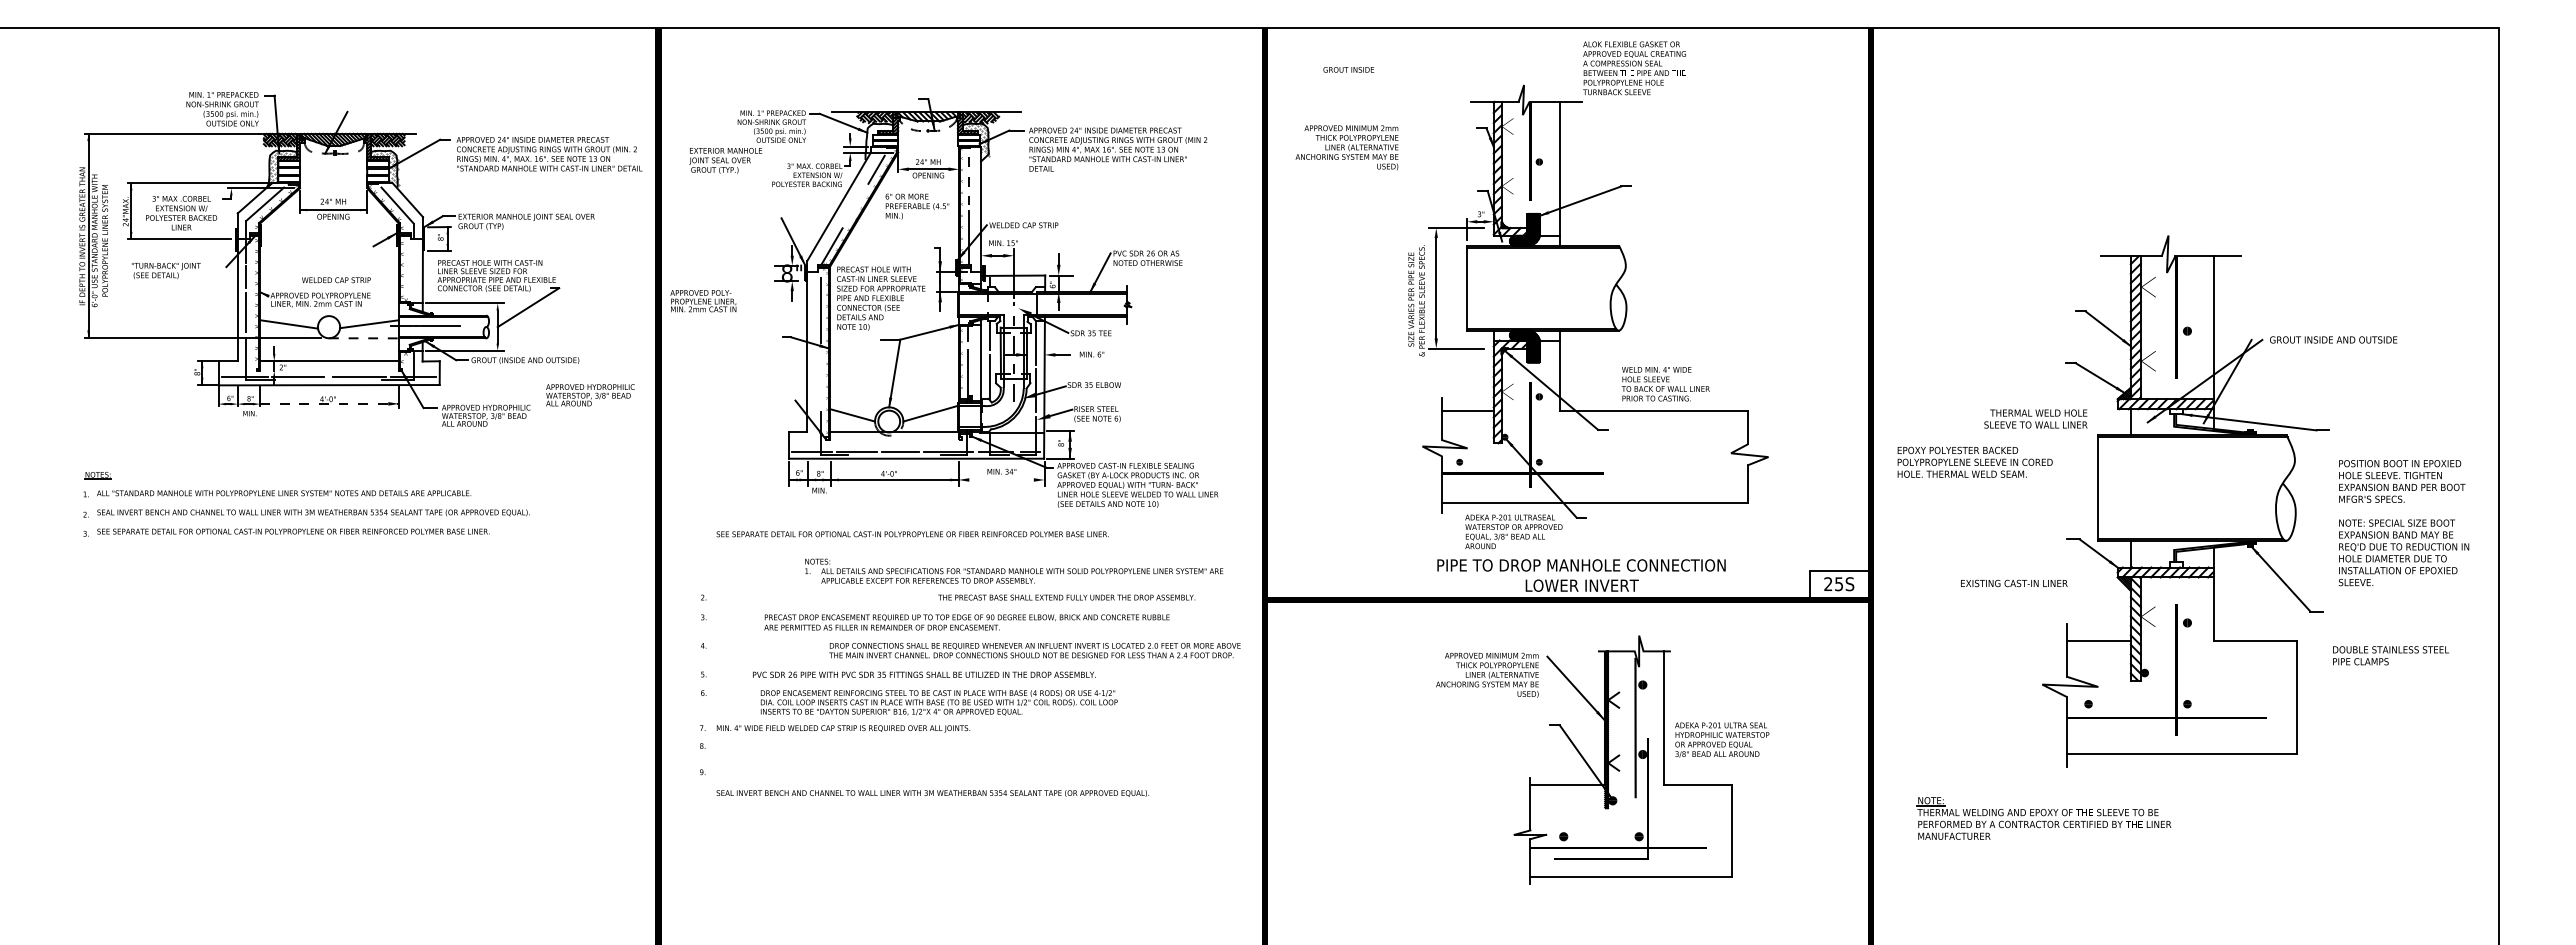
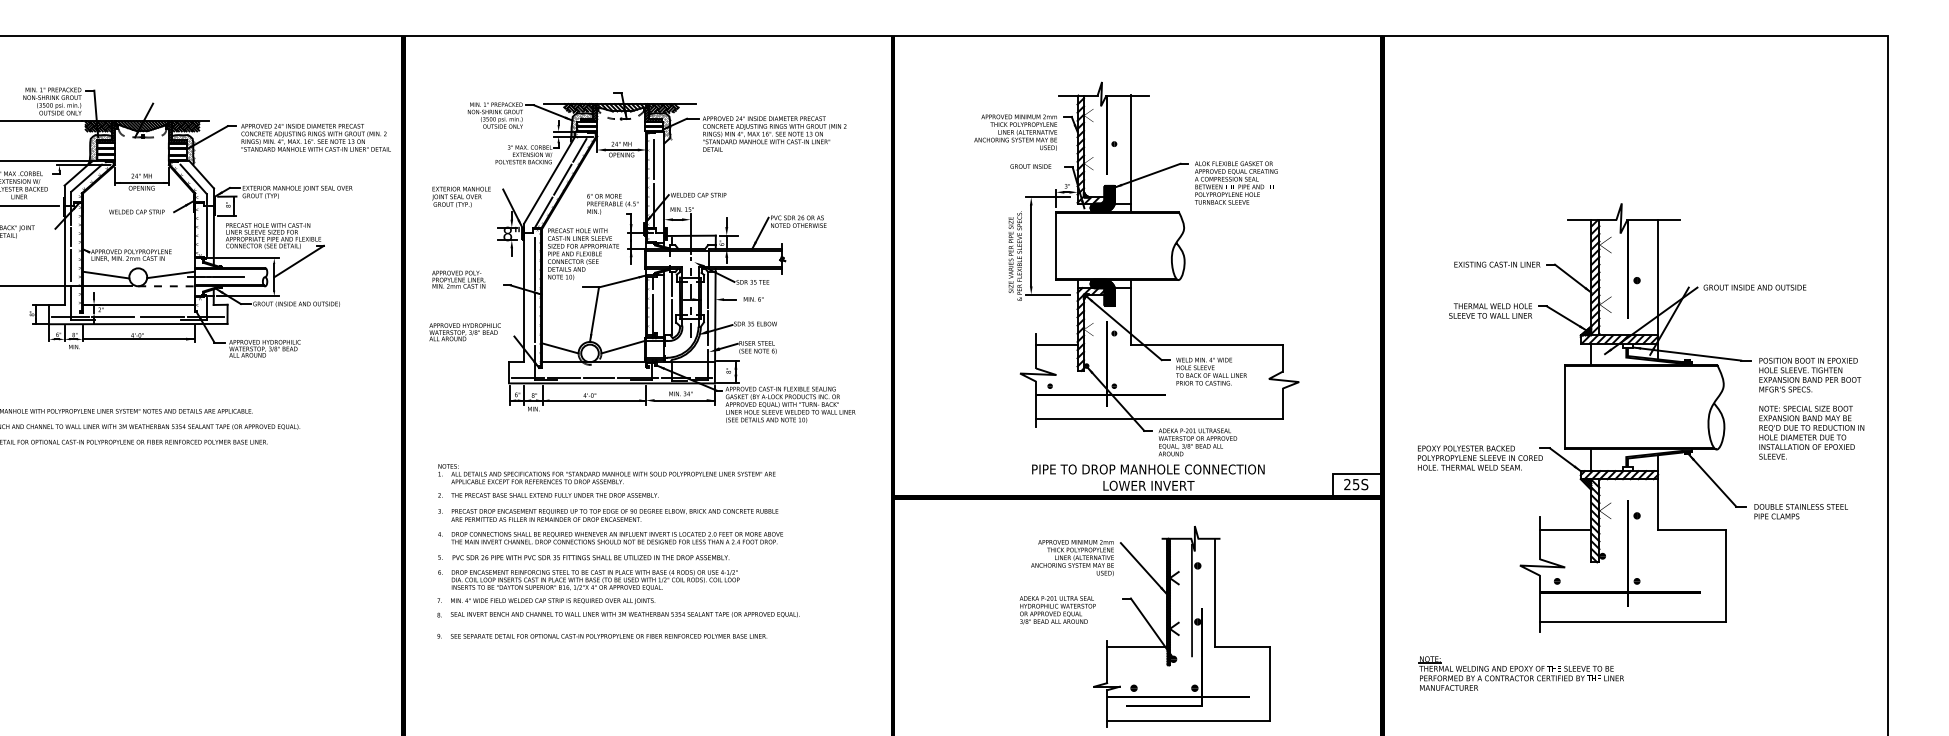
text: (1634, 68) -> (1236, 183), moved
text: (1348, 69) -> (1030, 166), moved
hatch: (878, 139) -> (581, 125), added
text: (1346, 147) -> (1015, 132), moved
text: (725, 160) -> (461, 196), moved
line: (968, 181) -> (653, 159), dashed -> solid
line: (855, 205) -> (562, 179), added
text: (917, 206) -> (612, 204), moved
line: (413, 270) -> (206, 231), added
text: (336, 280) -> (137, 212), moved
text: (703, 301) -> (458, 279), moved
line: (820, 377) -> (534, 317), added
text: (1665, 384) -> (1211, 371), moved
text: (590, 395) -> (465, 332), moved
line: (329, 404) -> (138, 339), dashed -> solid
text: (2035, 418) -> (1490, 310), moved
text: (1974, 461) -> (1479, 457), moved
line: (1006, 479) -> (684, 400), added
text: (2404, 523) -> (1812, 409), moved
text: (1513, 531) -> (1197, 442), moved
text: (912, 534) -> (608, 636), moved
text: (1014, 570) -> (607, 473), moved
text: (2014, 583) -> (1497, 264), moved
text: (1066, 597) -> (554, 495), moved
text: (966, 622) -> (614, 515), moved
text: (1034, 650) -> (616, 538), moved
text: (2390, 655) -> (1800, 511), moved
text: (924, 674) -> (591, 557), moved
text: (938, 702) -> (595, 580), moved
text: (1722, 739) -> (1058, 609), moved
text: (932, 793) -> (624, 614), moved

